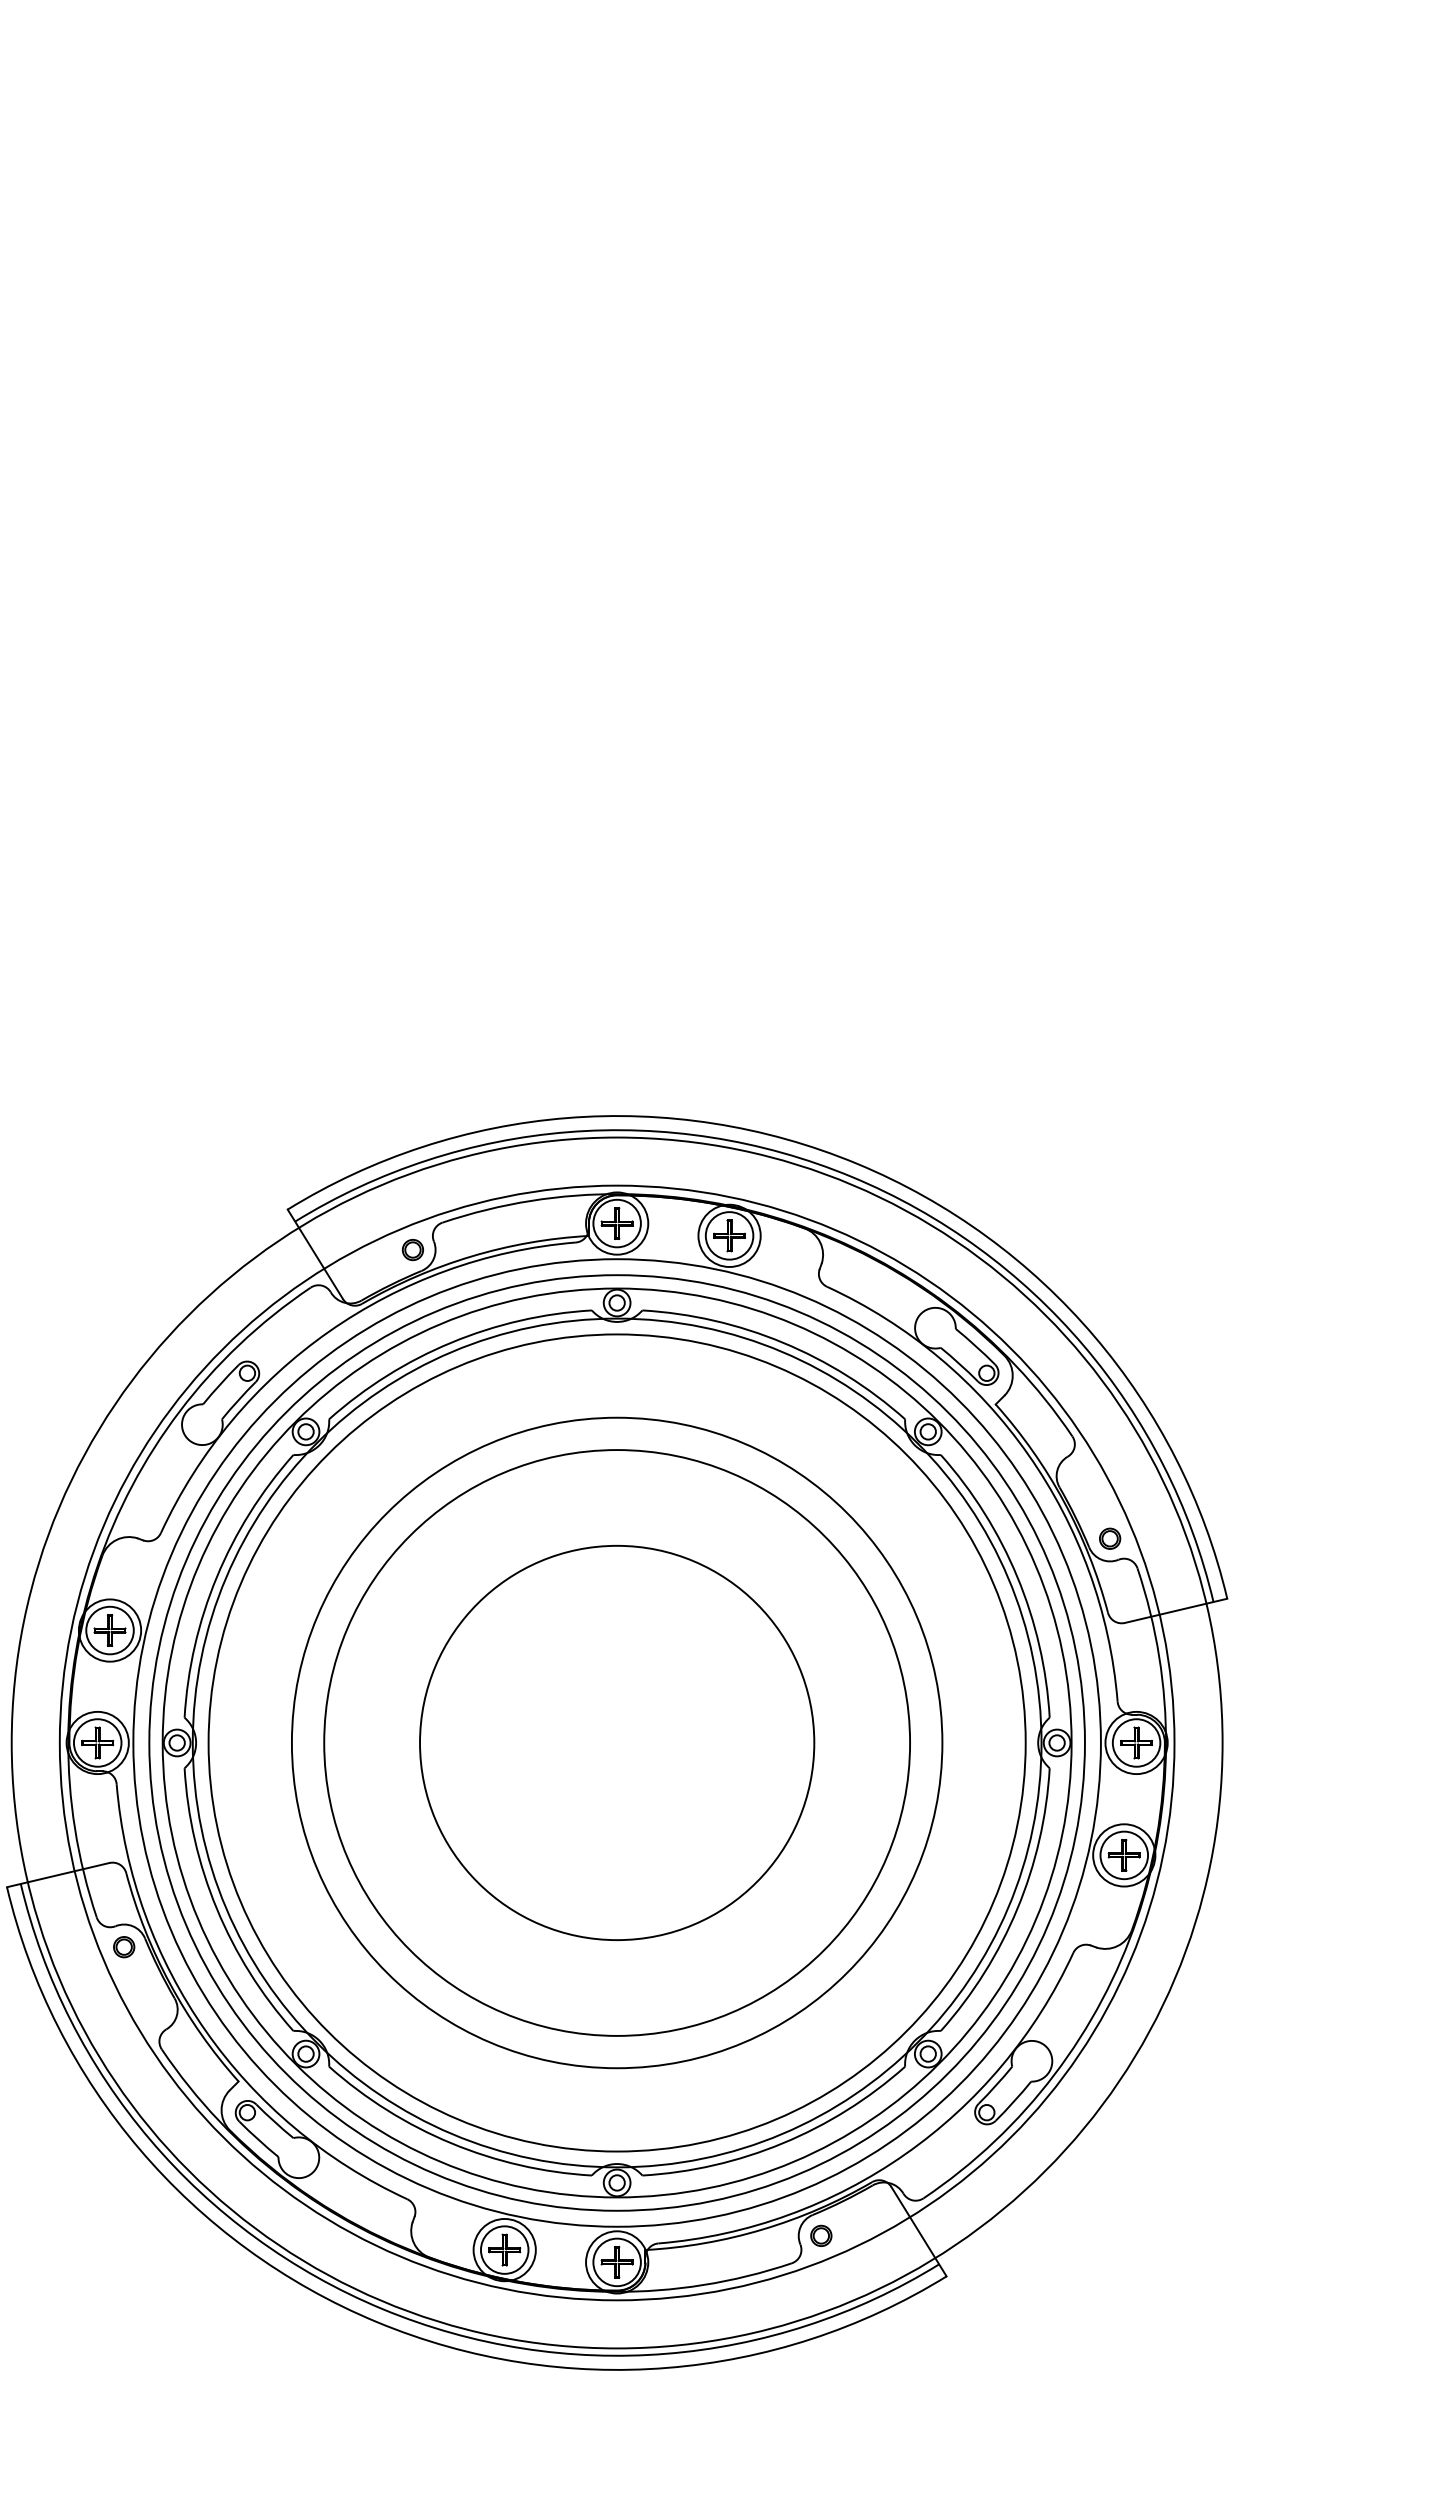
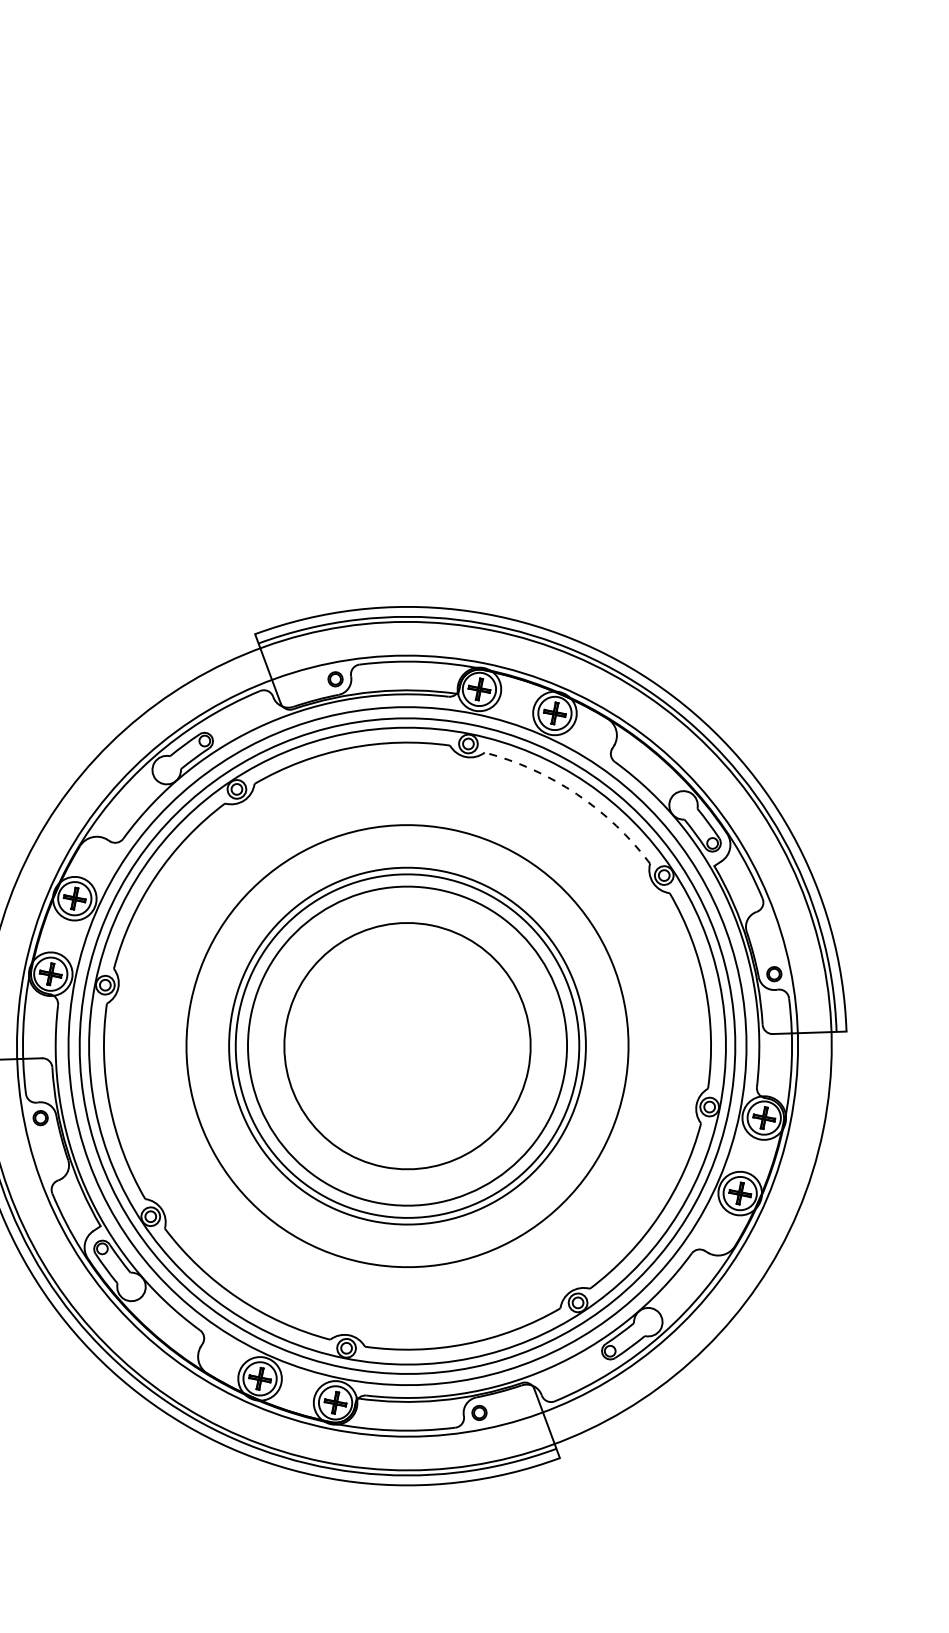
arc: (782, 1342) -> (576, 794), solid -> dashed
circle: (616, 1742) -> (407, 1045), size x0.6
circle: (616, 1742) -> (407, 1045), size x0.6
circle: (616, 1742) -> (407, 1045), size x0.7
circle: (617, 1742) -> (407, 1045), size x0.6
circle: (617, 1742) -> (407, 1045), size x1.6

